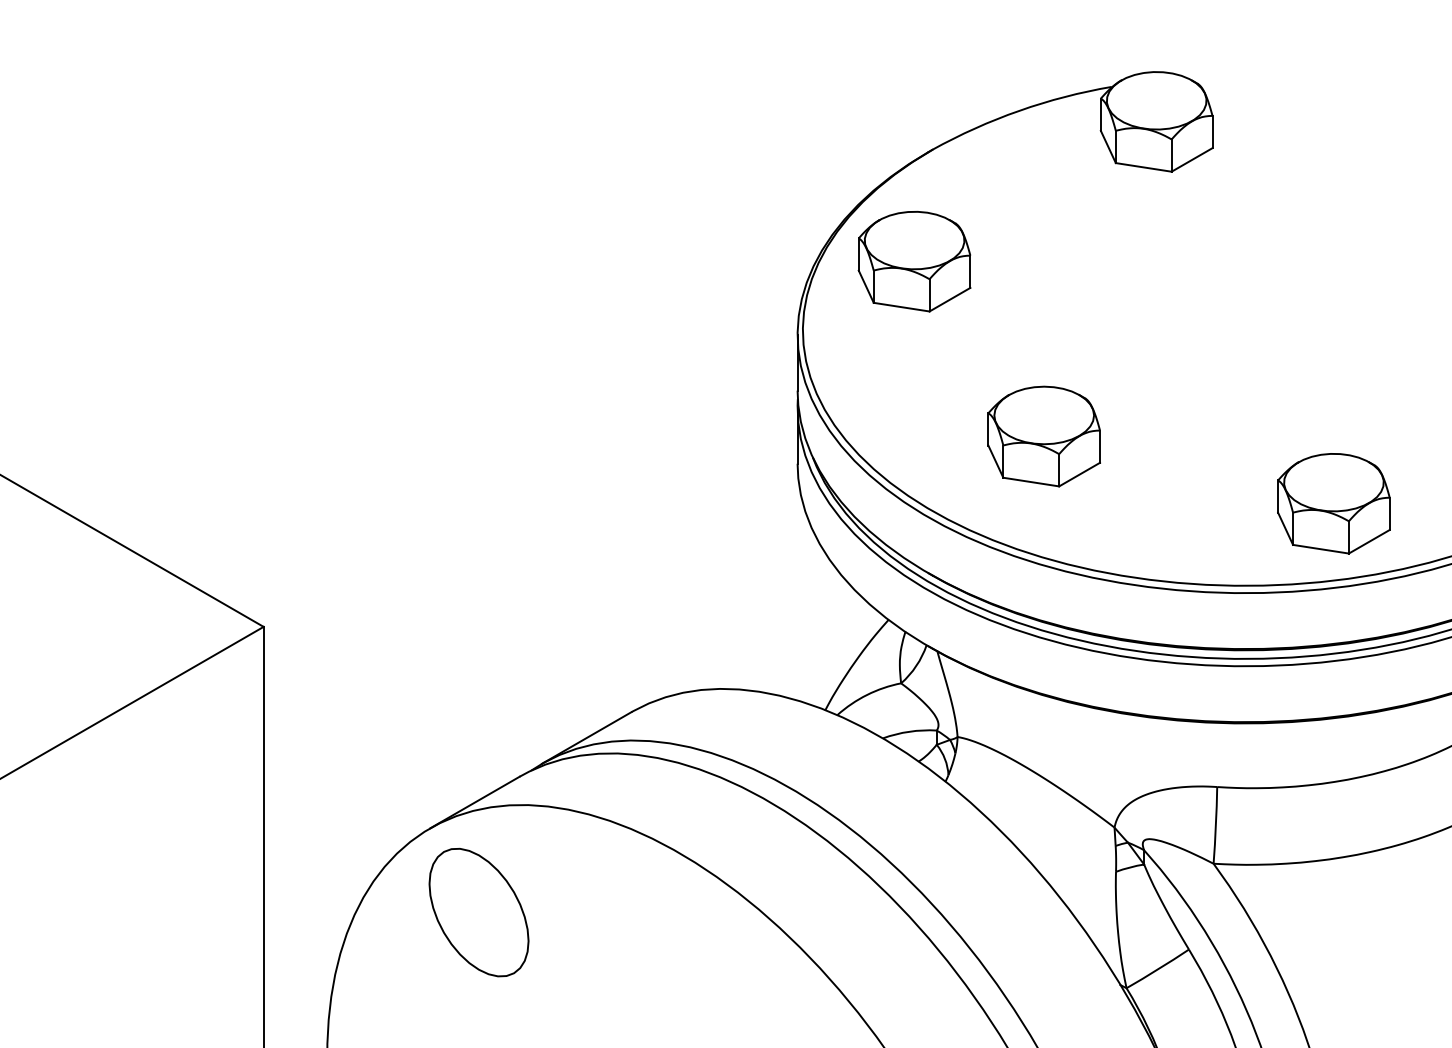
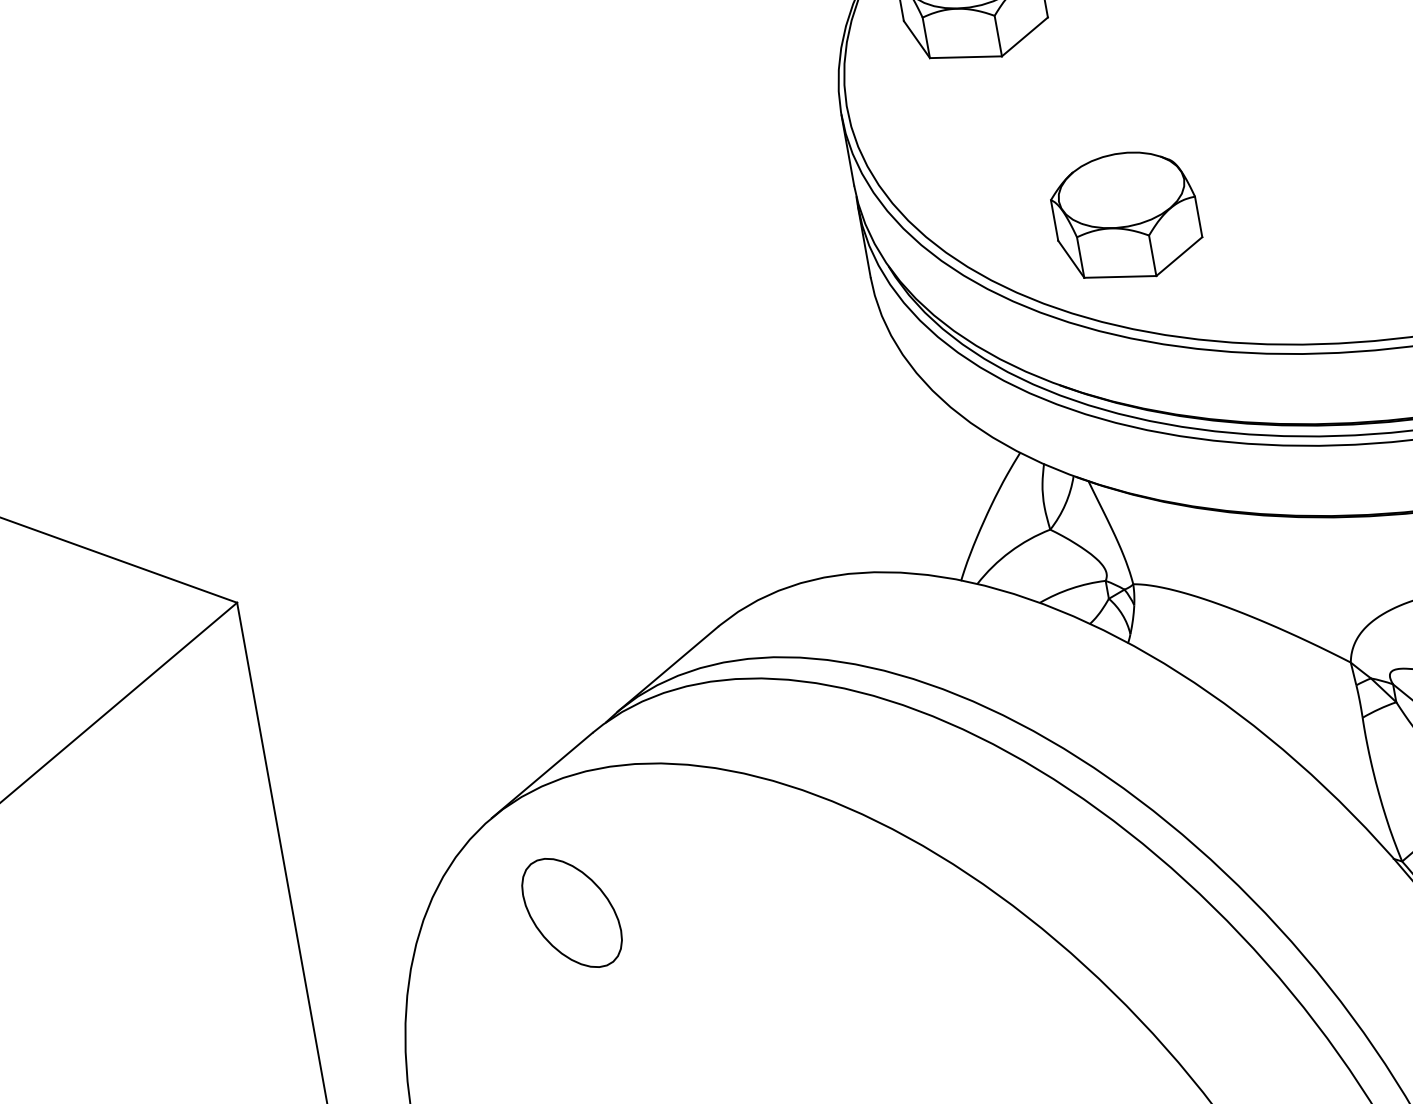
part: (1043, 436) -> (1125, 216), moved
part: (478, 912) -> (571, 912), size x0.71

